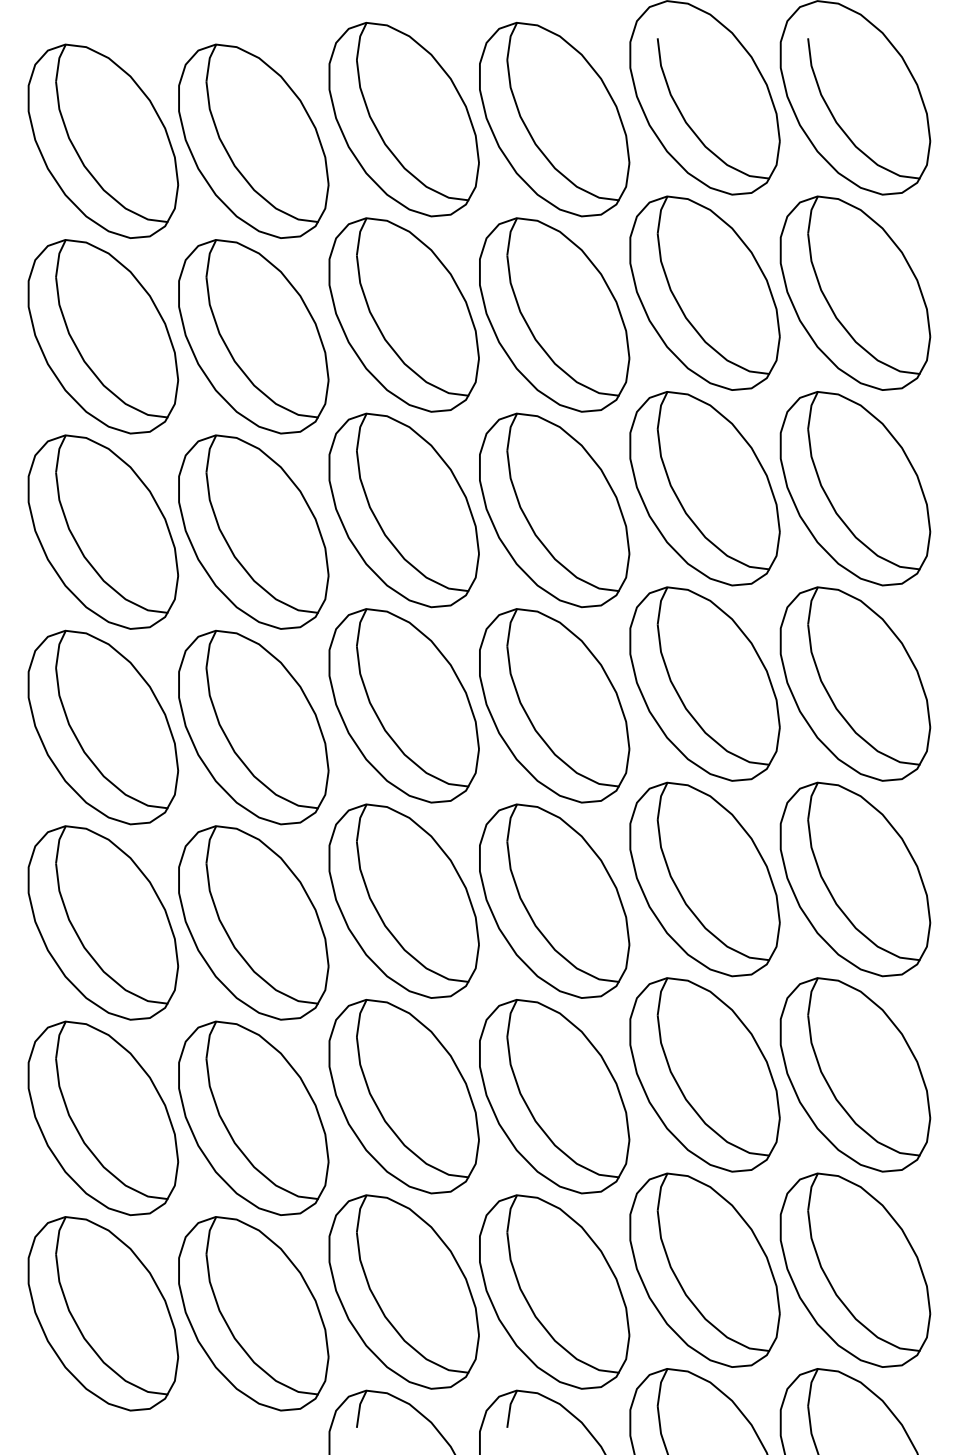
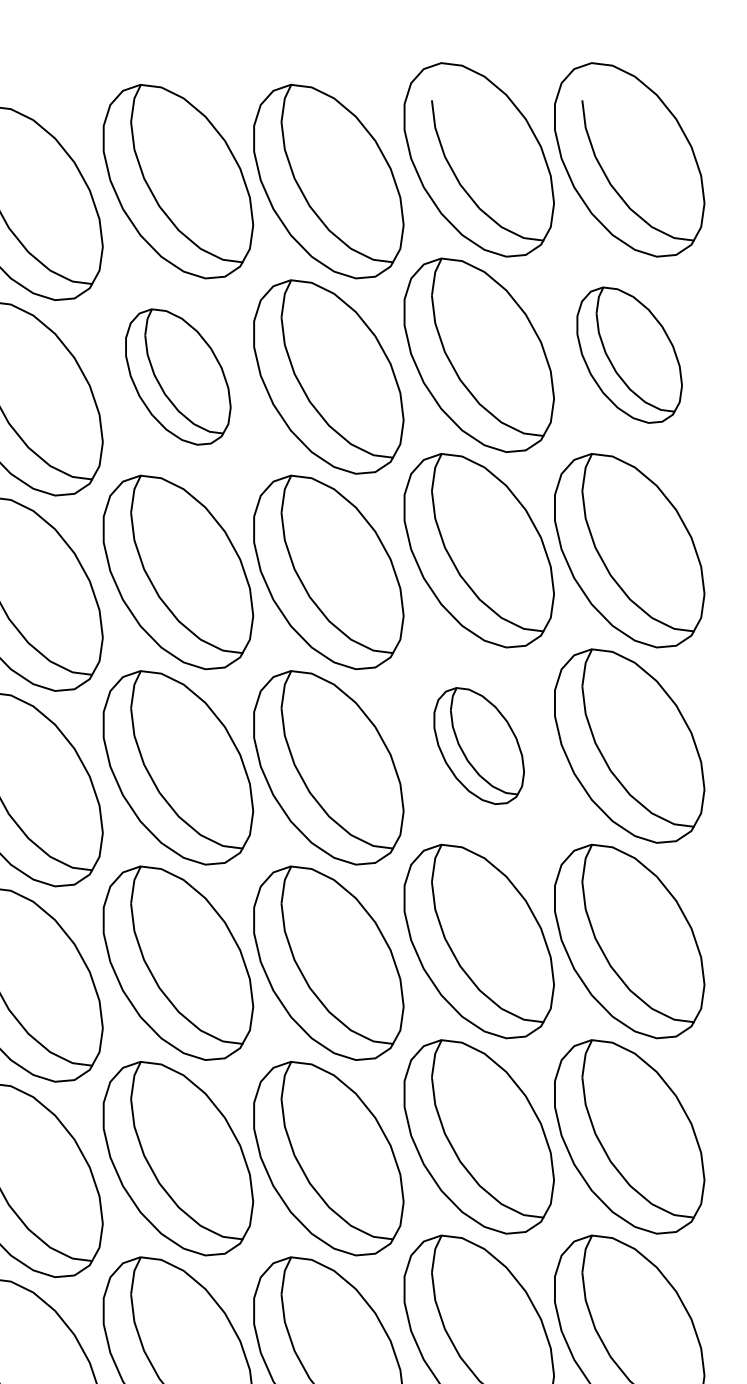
part: (855, 292) -> (629, 354), size x0.7
part: (403, 314) -> (177, 376), size x0.7
part: (704, 683) -> (478, 745), size x0.6

